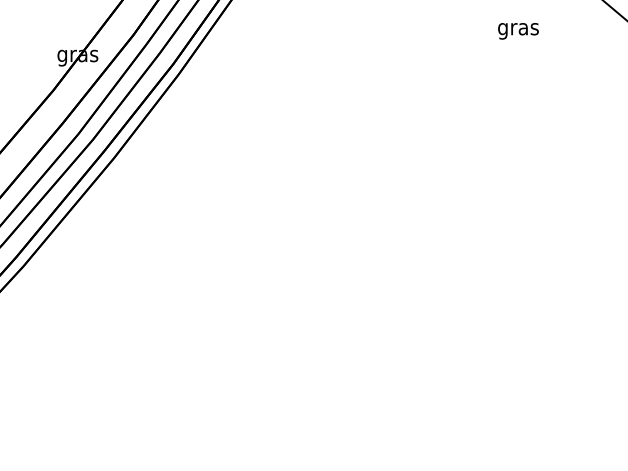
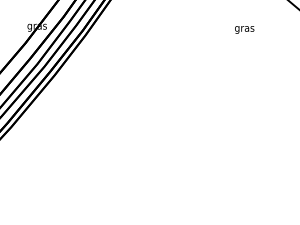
text: (518, 30) -> (244, 29), moved

